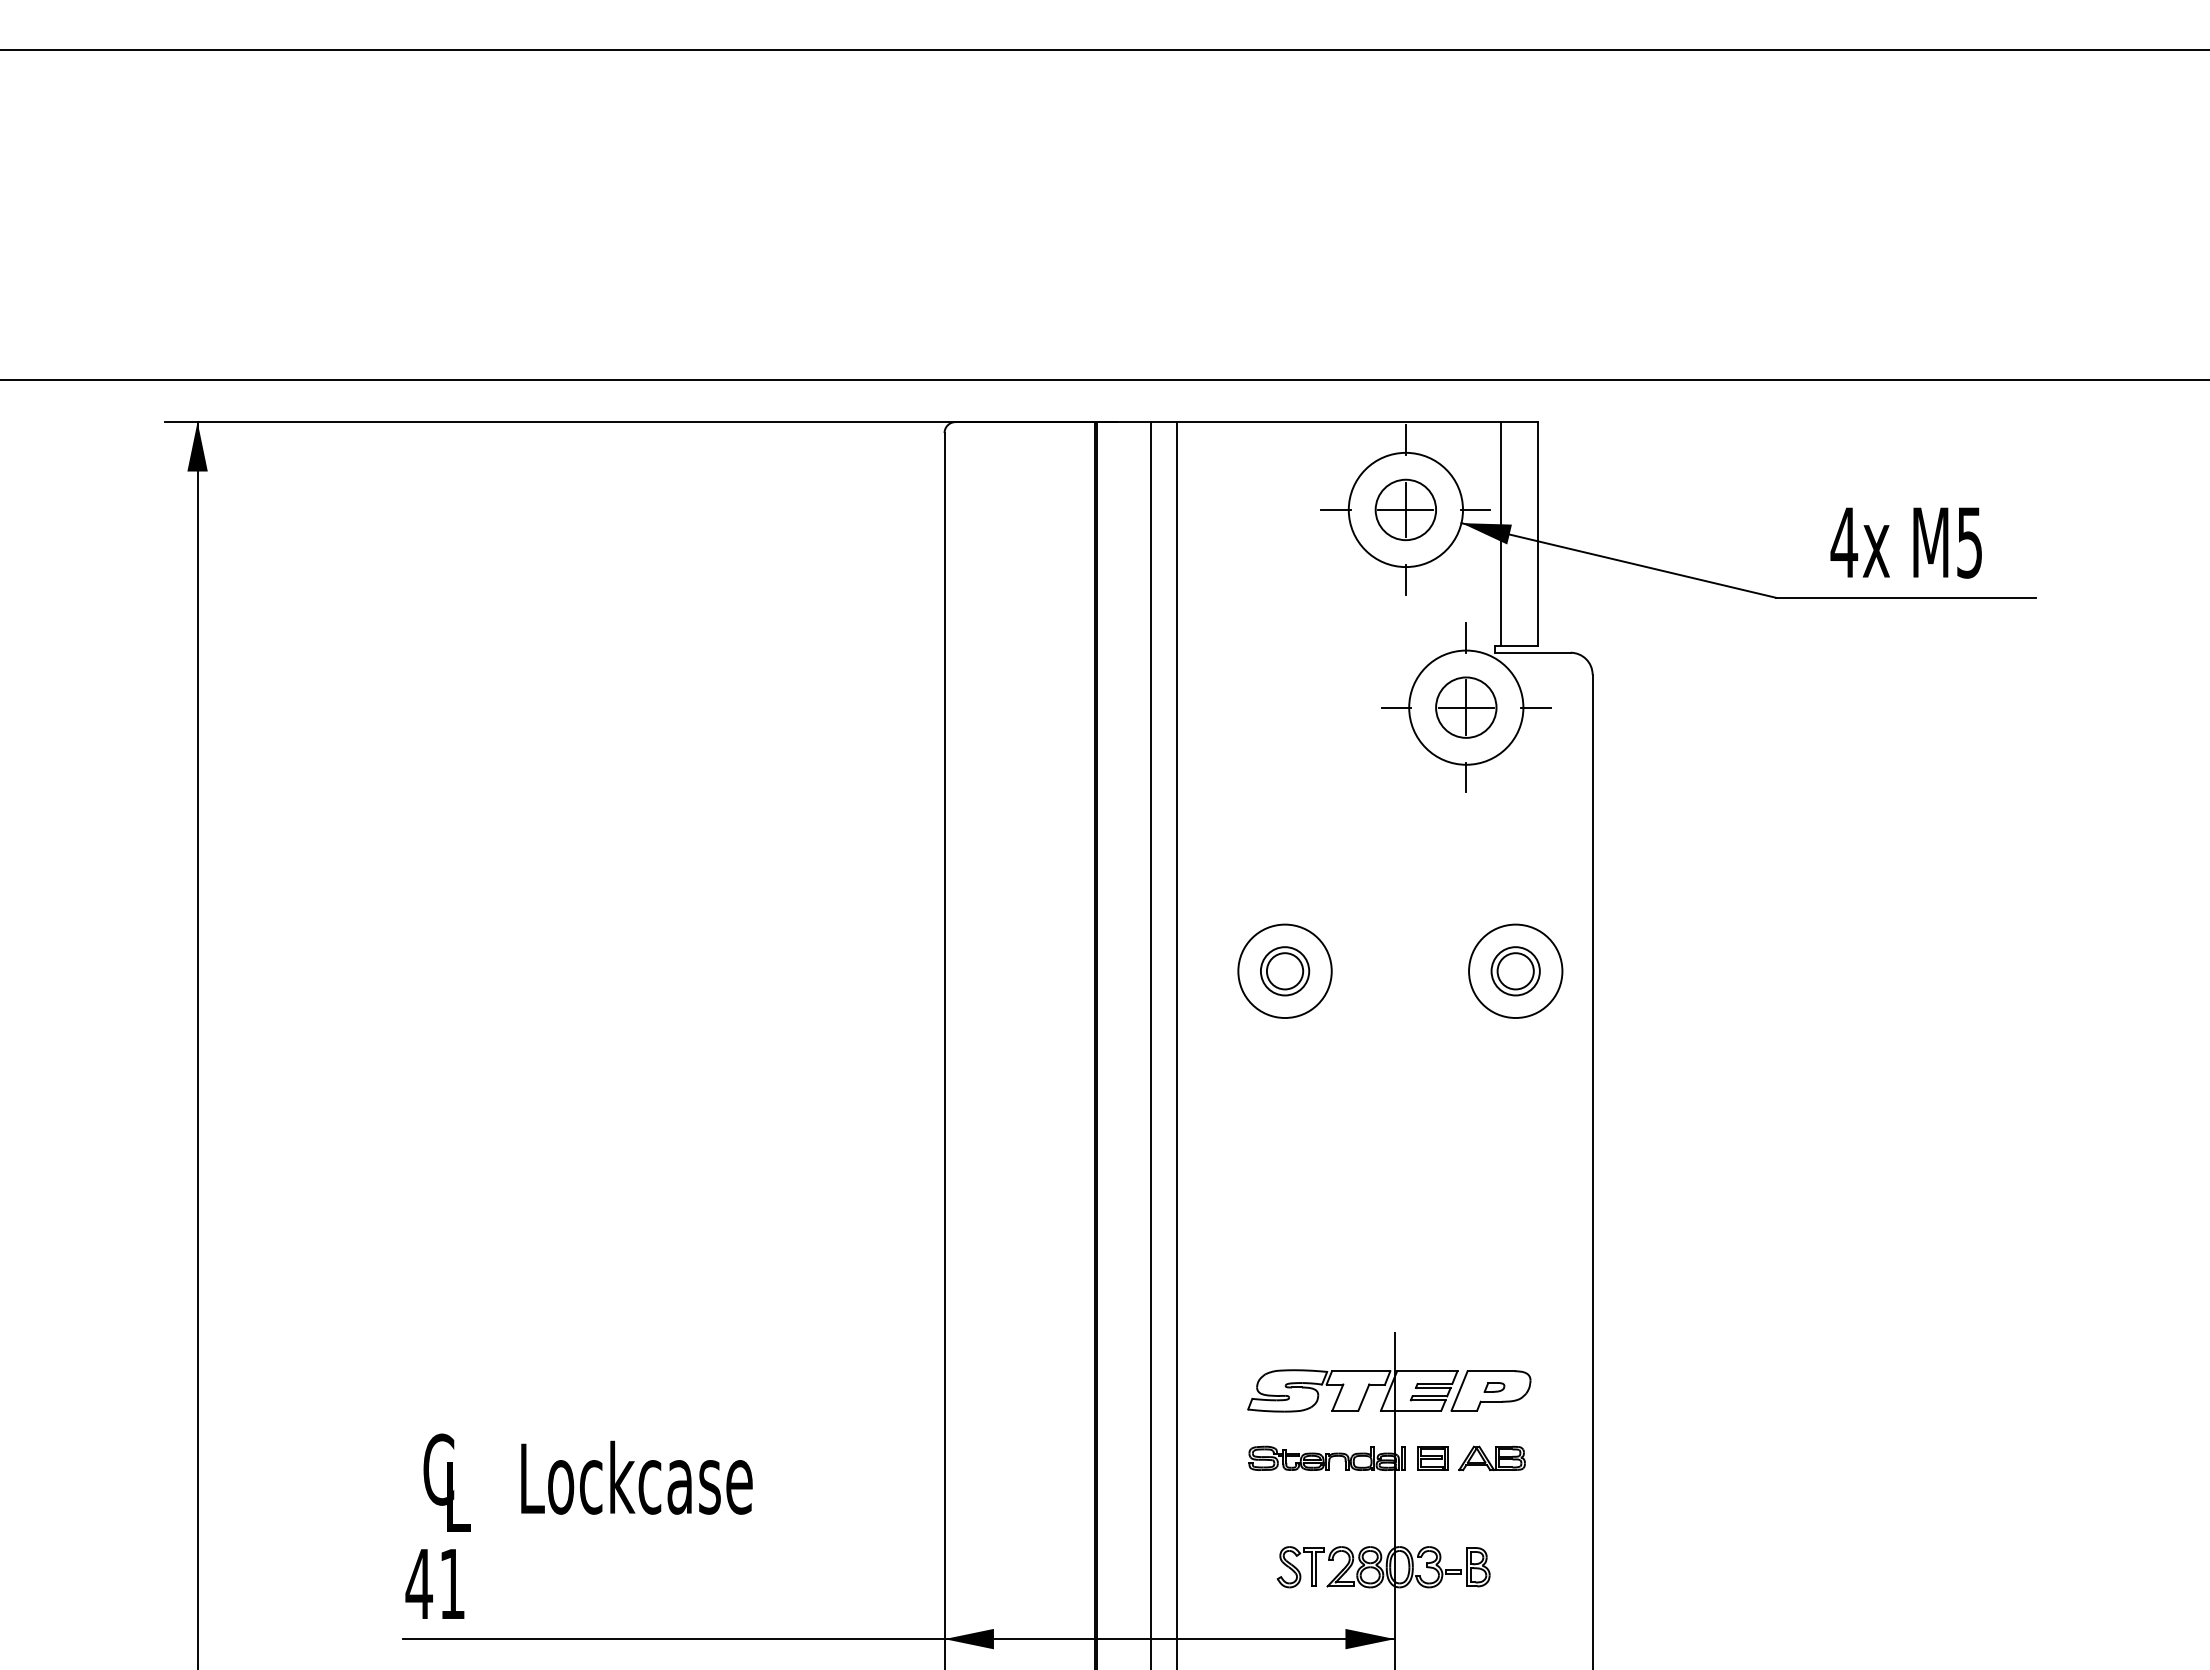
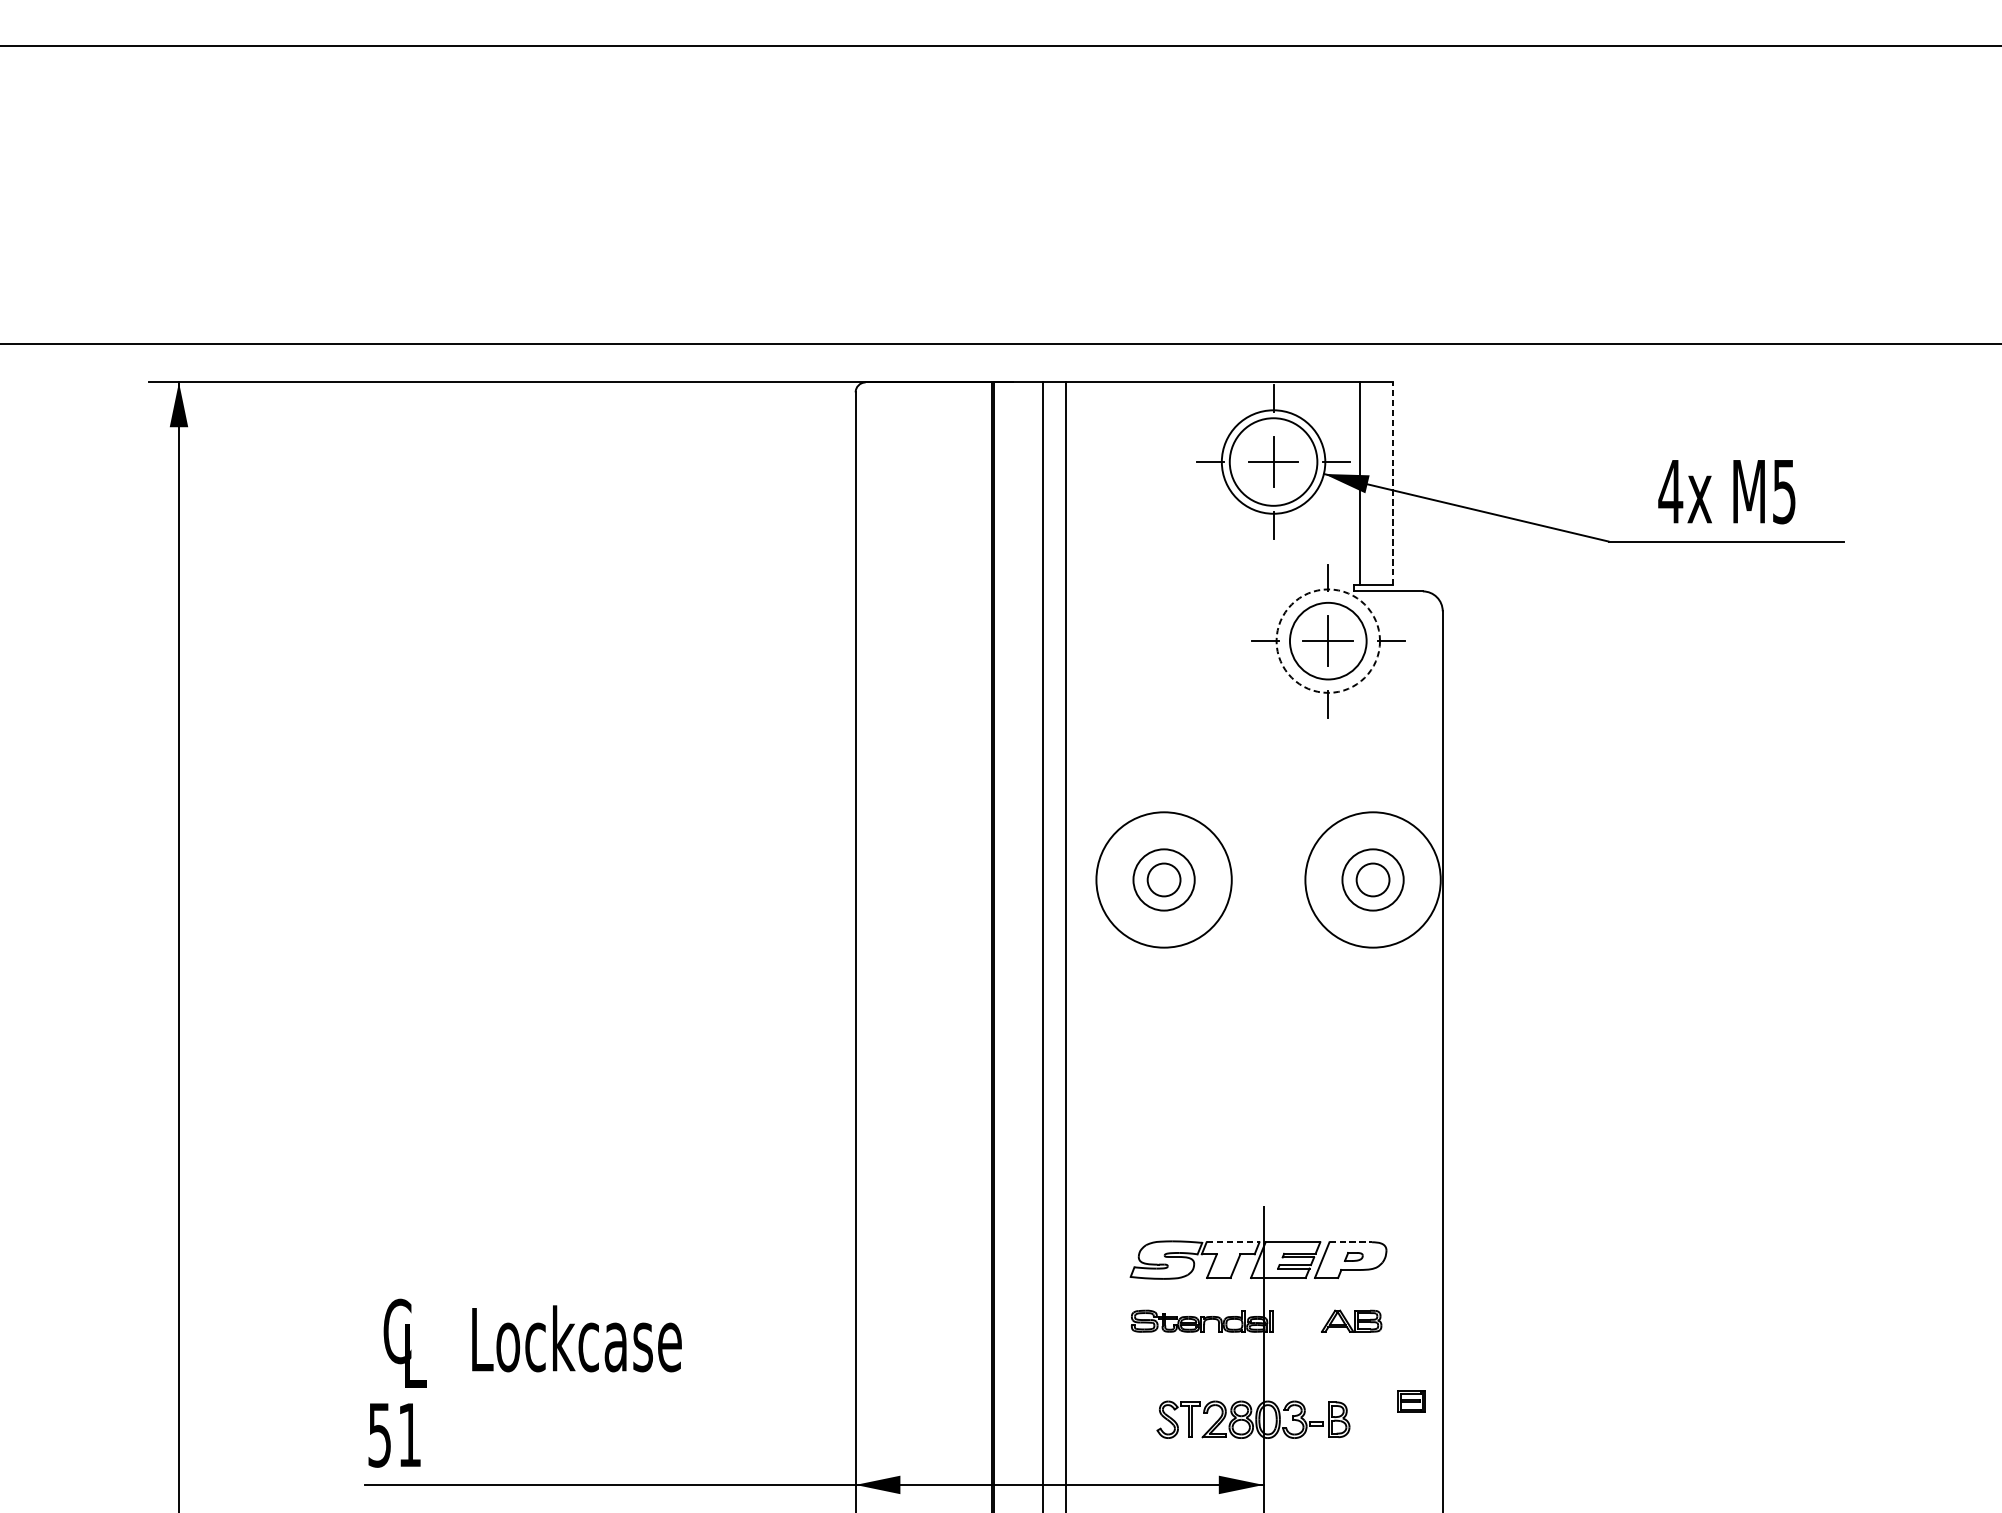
circle: (1405, 509) -> (1273, 461), size x1.6
line: (1537, 533) -> (1392, 483), solid -> dashed
circle: (1466, 707) -> (1328, 640), size x1.4
circle: (1466, 707) -> (1328, 640), solid -> dashed
circle: (1284, 971) -> (1163, 880), size x1.4
circle: (1284, 971) -> (1163, 880), size x1.6
circle: (1515, 971) -> (1372, 880), size x1.4
circle: (1515, 971) -> (1372, 880), size x1.6
line: (1361, 1371) -> (1233, 1242), solid -> dashed
line: (1491, 1371) -> (1351, 1242), solid -> dashed
part: (1432, 1458) -> (1410, 1401), moved
text: (418, 1584) -> (379, 1435), 41 -> 51

